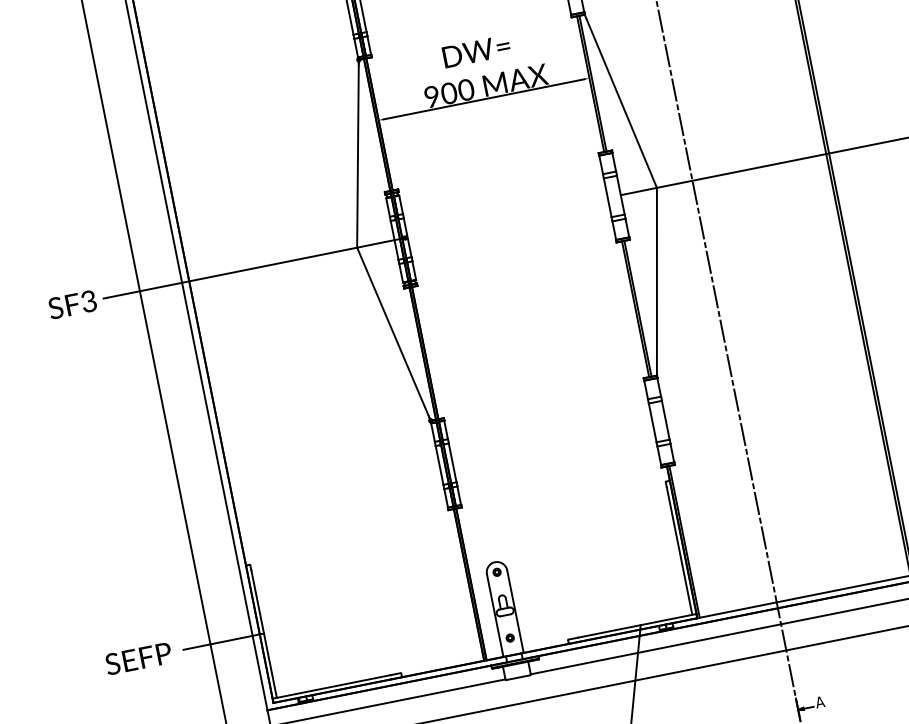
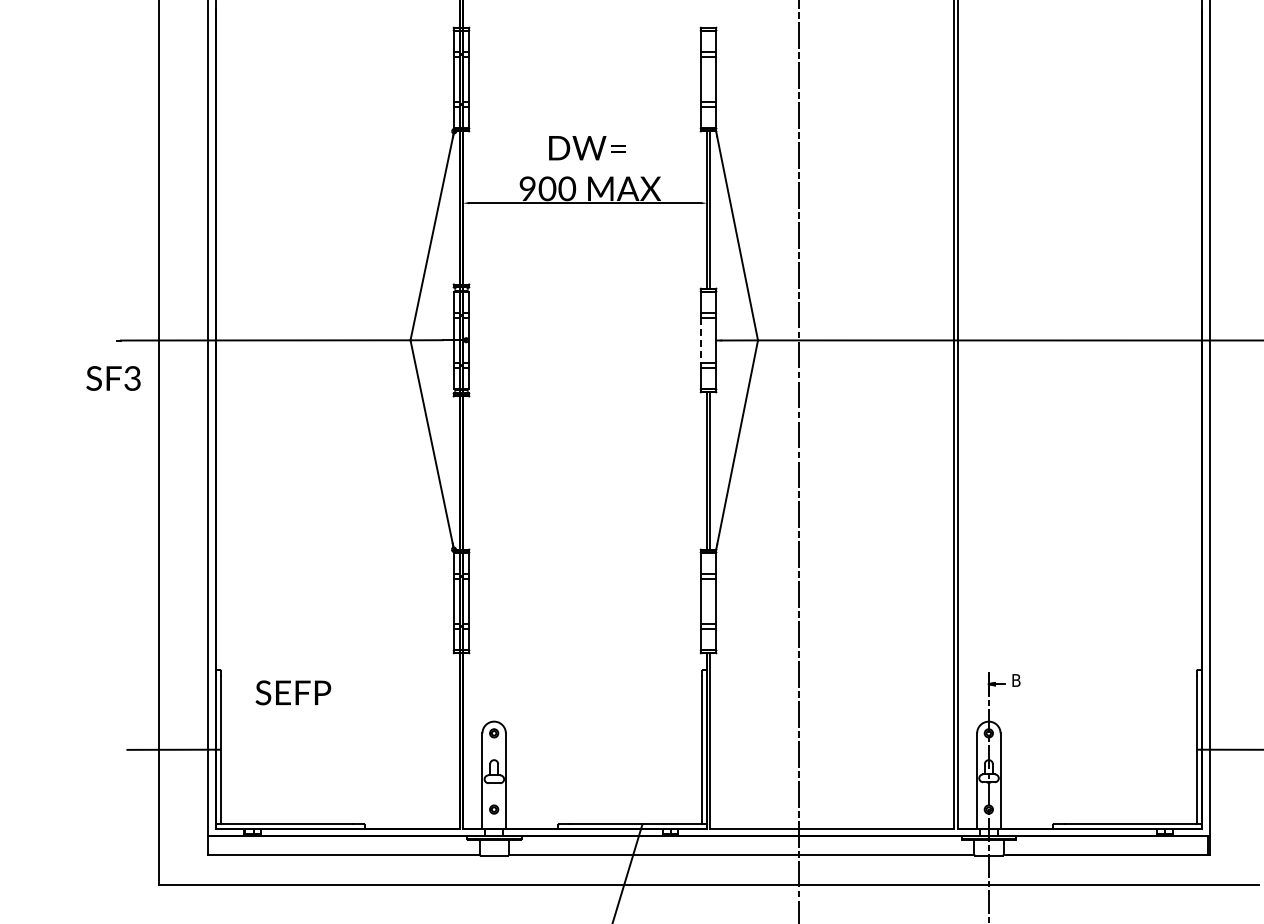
line: (607, 198) -> (700, 341), solid -> dashed
text: (72, 304) -> (113, 378), moved
text: (138, 658) -> (293, 692), moved

